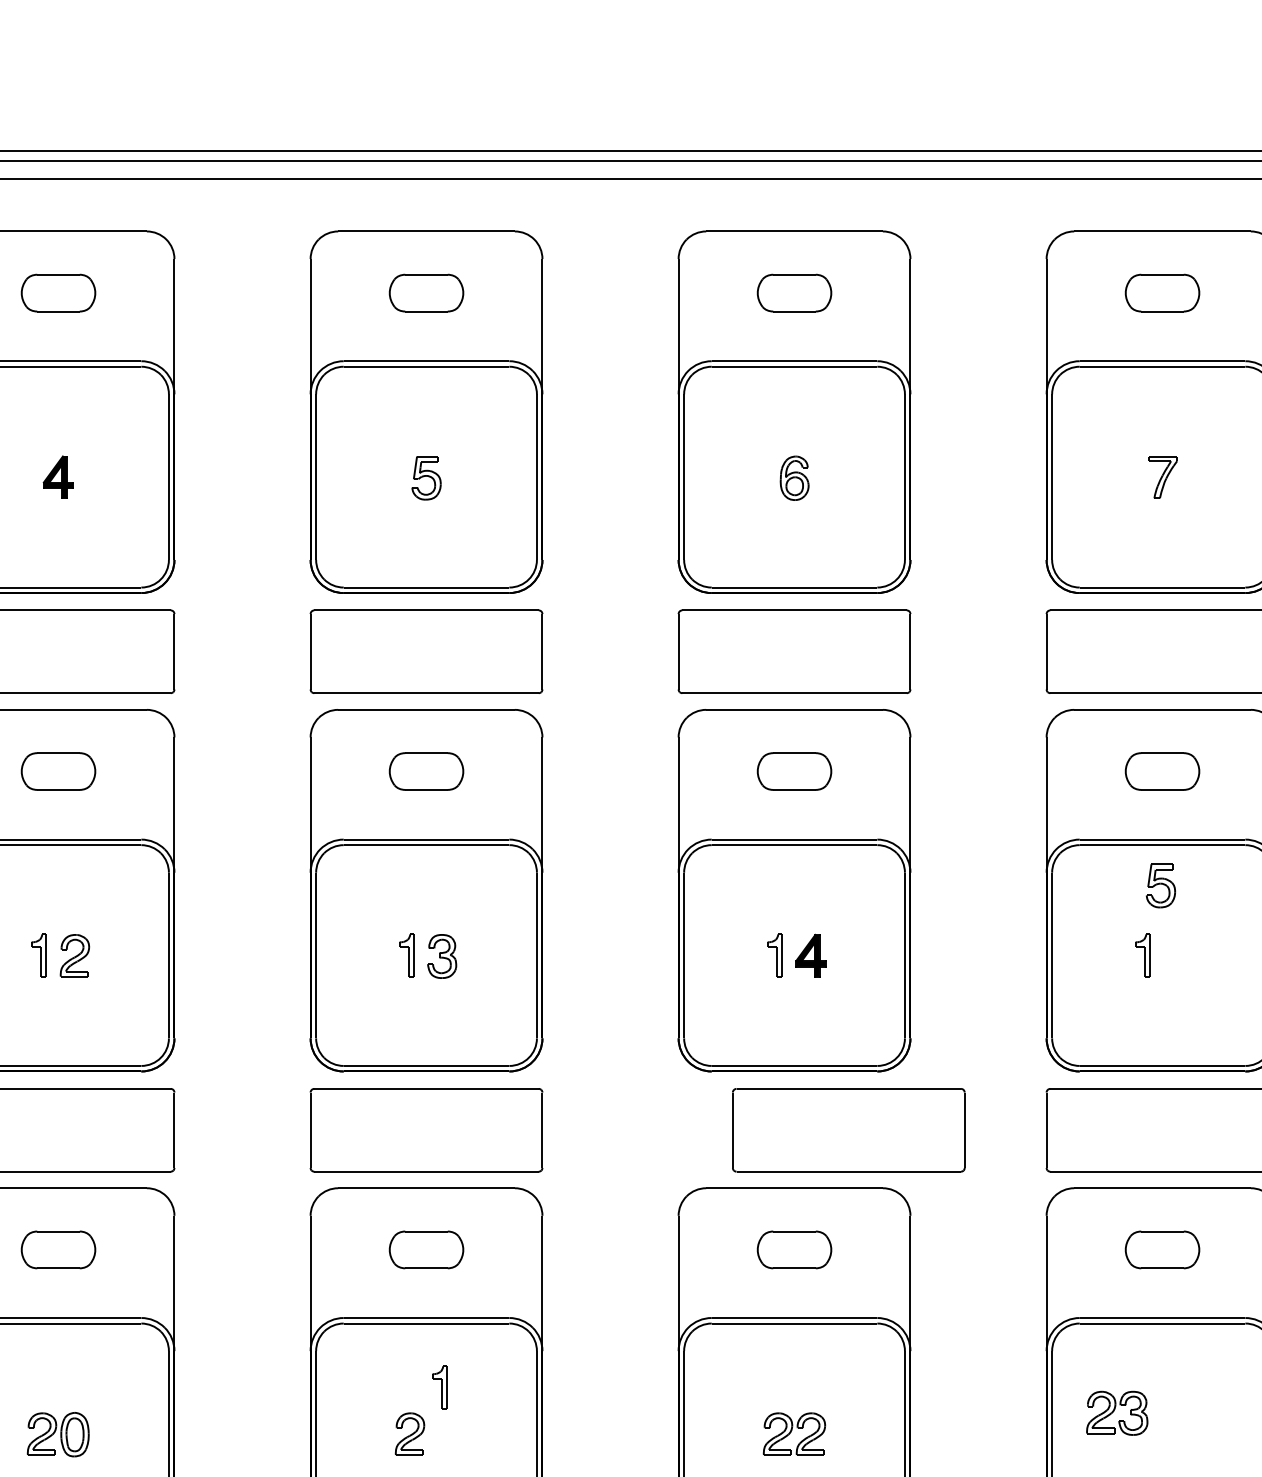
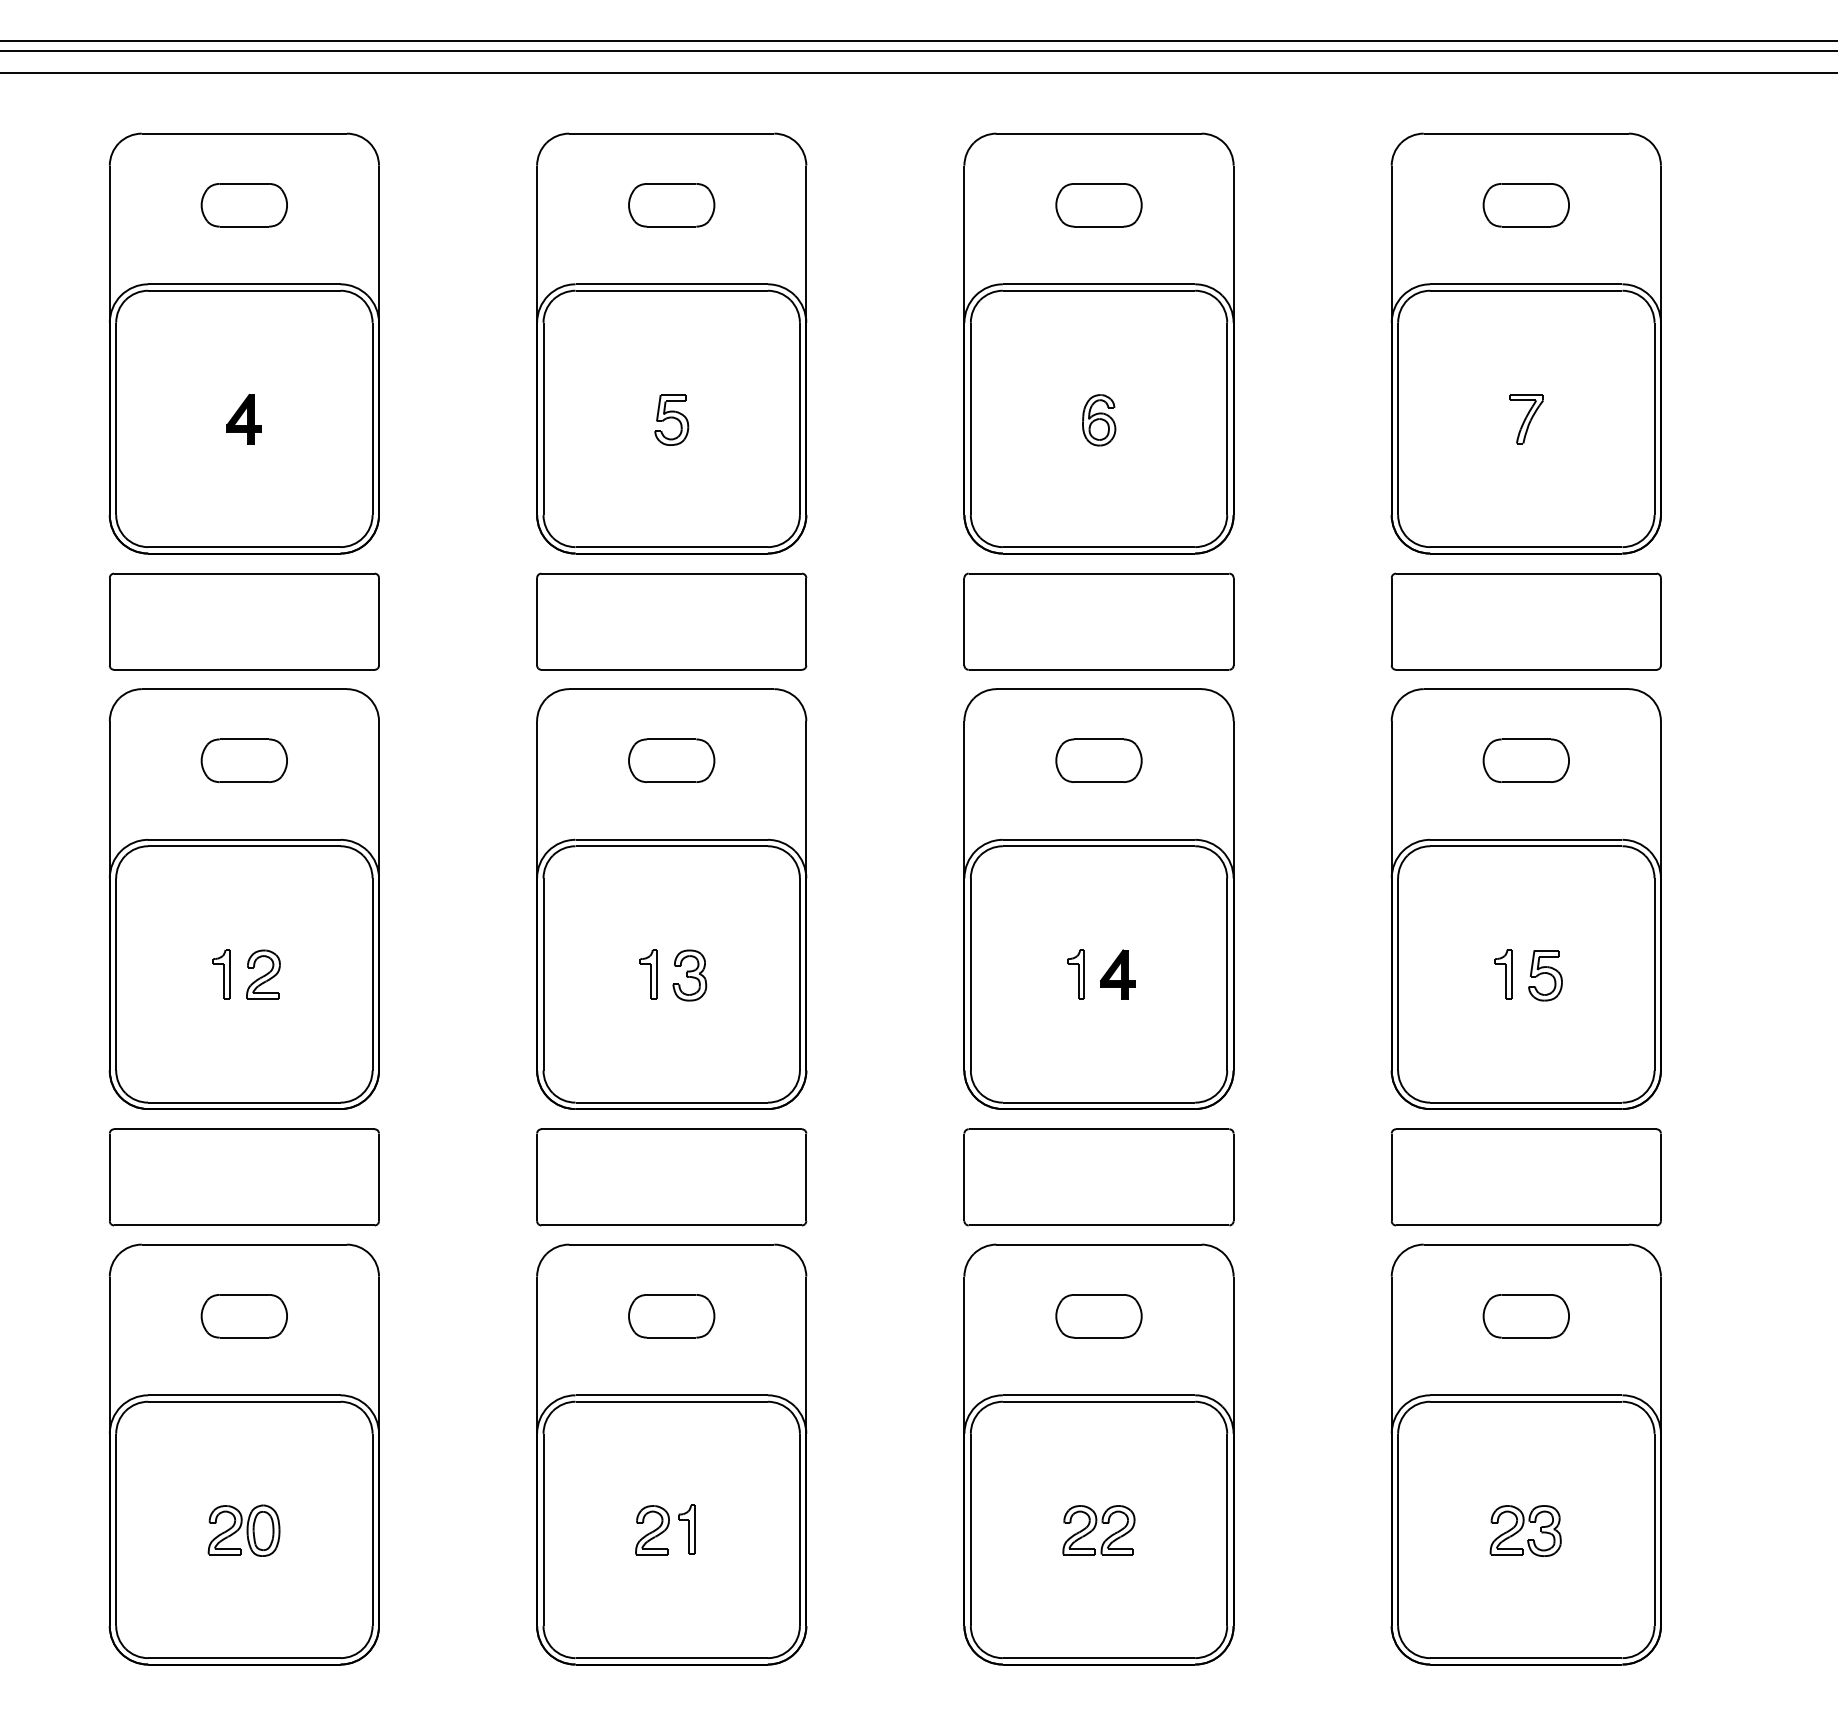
part: (1160, 885) -> (1545, 975), moved
part: (848, 1130) -> (1098, 1177), moved
part: (439, 1387) -> (686, 1529), moved
part: (1117, 1412) -> (1525, 1530), moved

